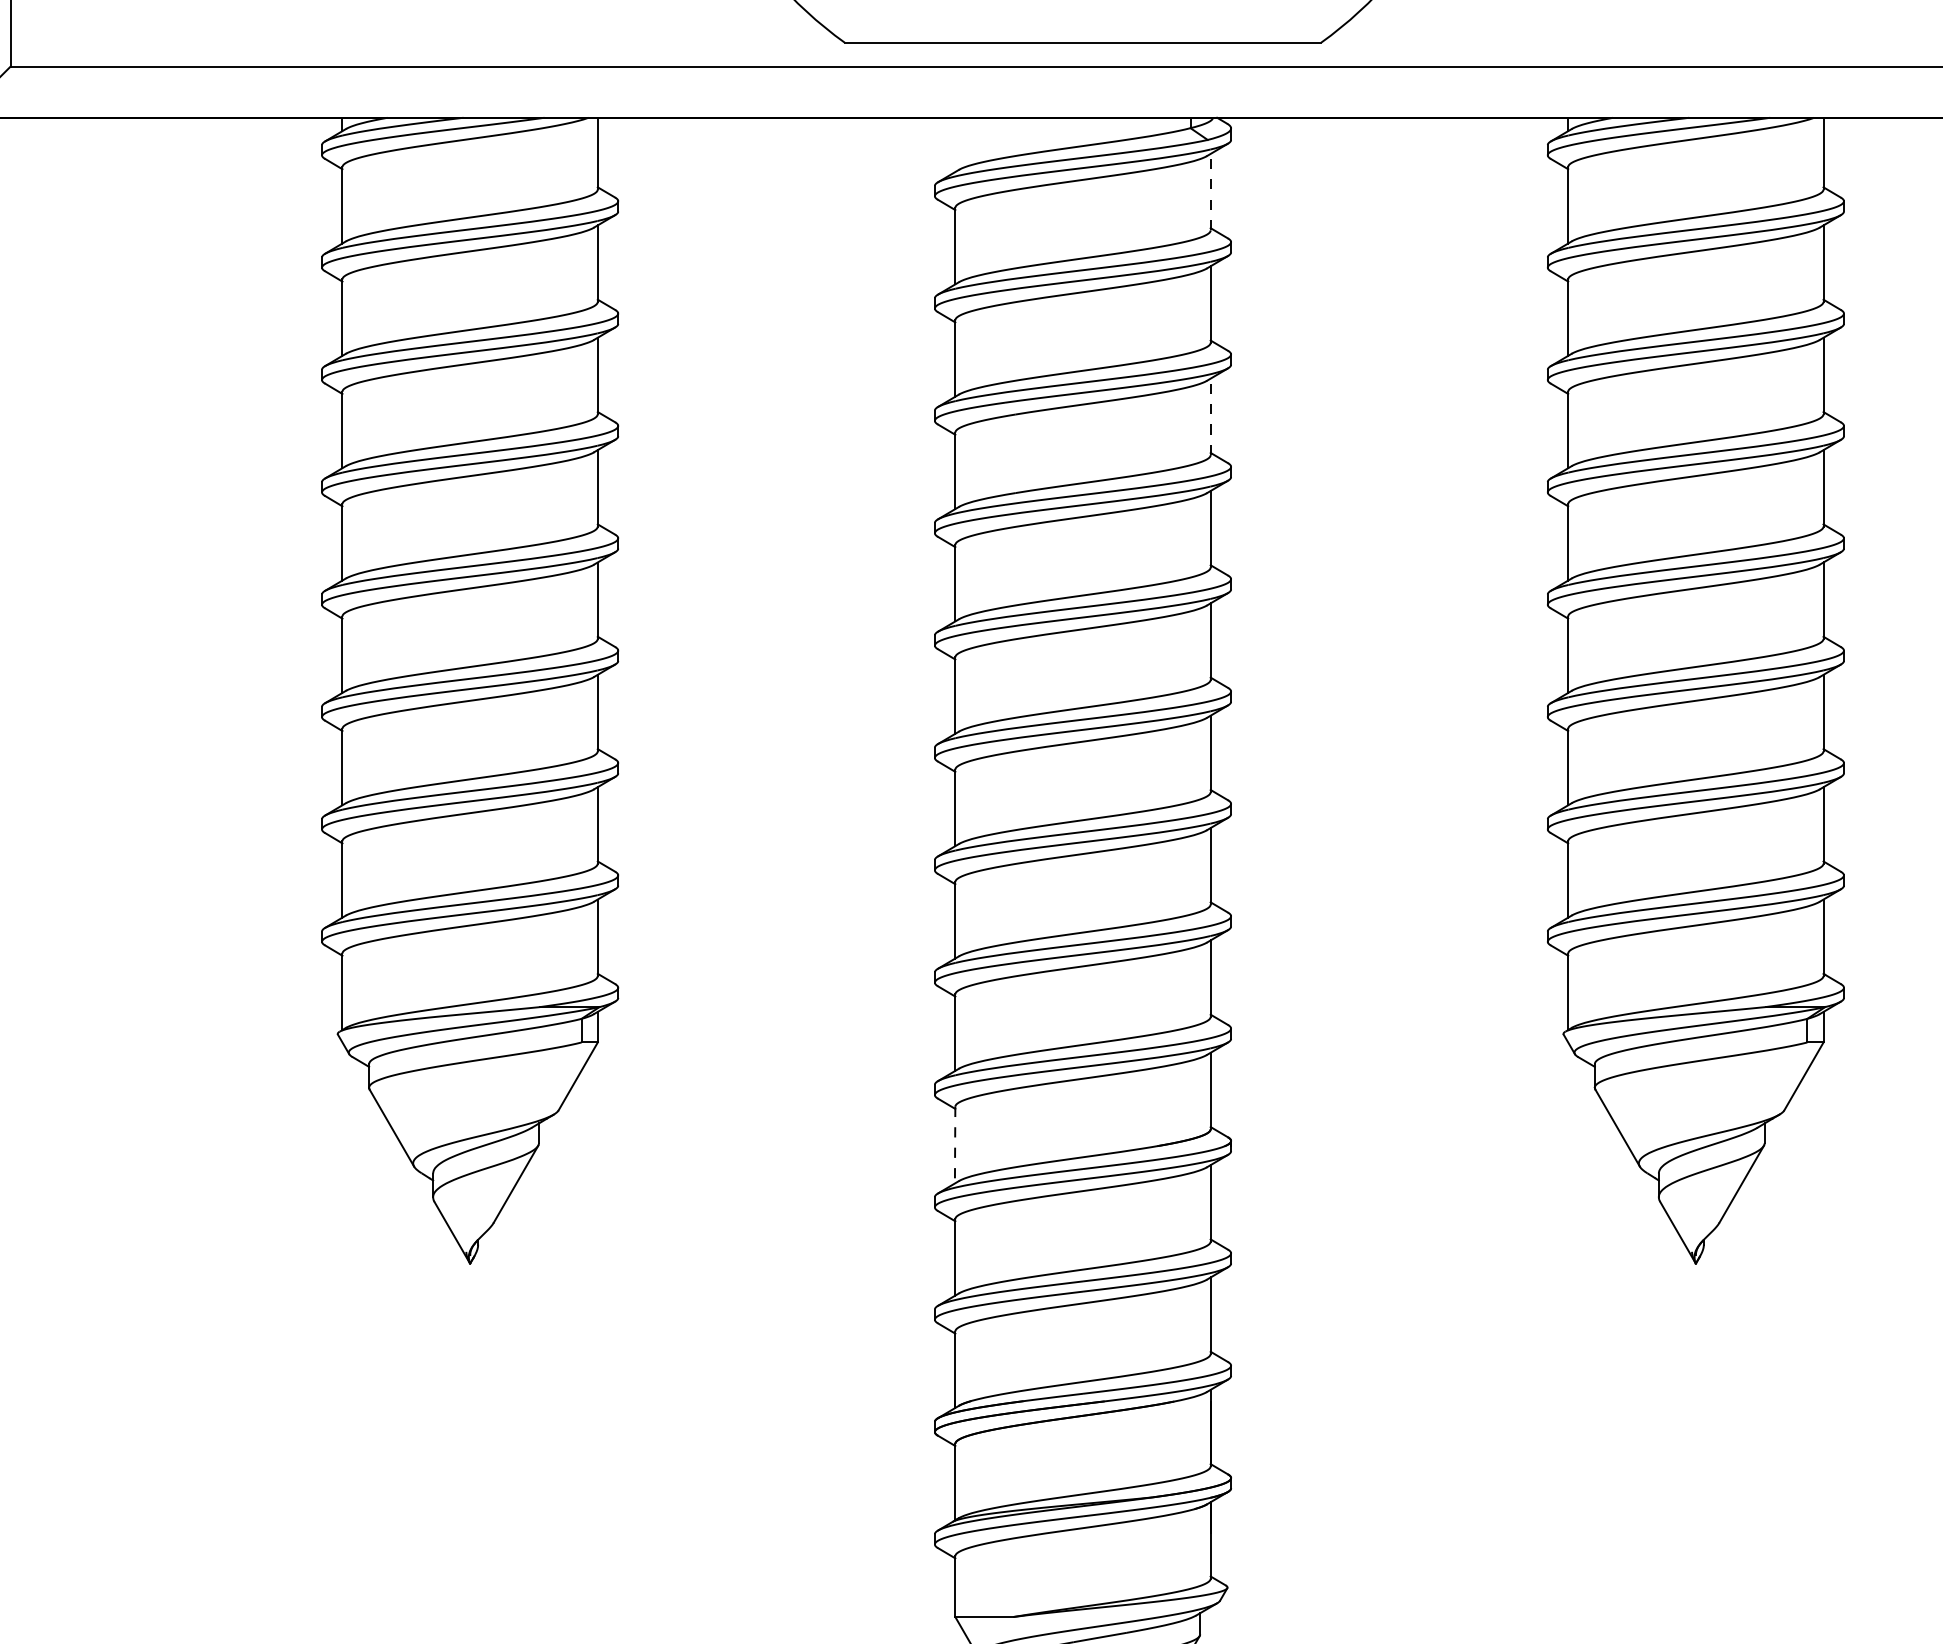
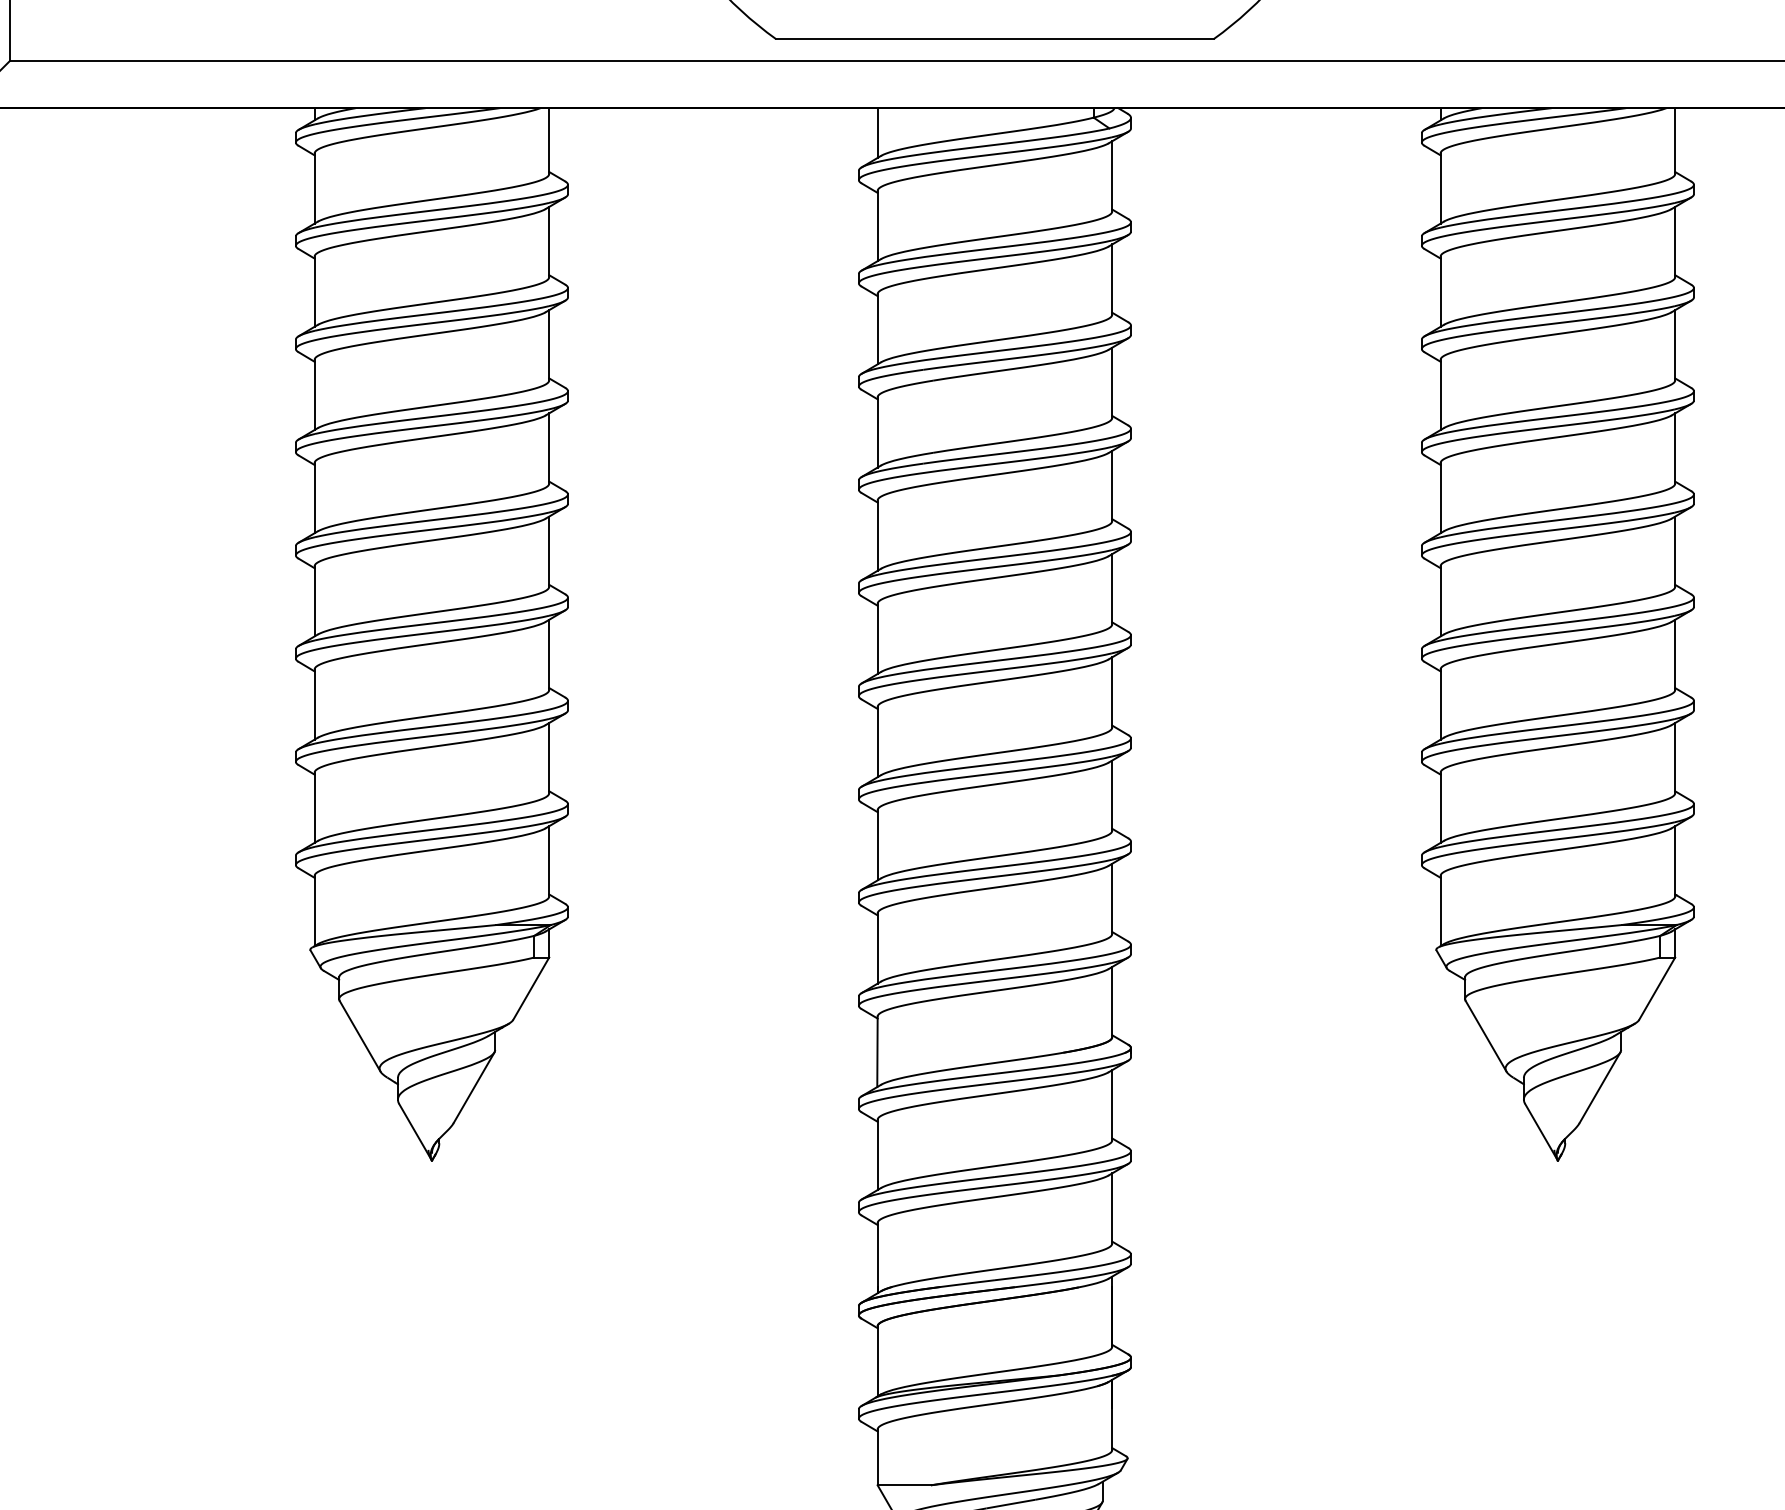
line: (955, 144) -> (877, 132), added
line: (1210, 191) -> (1112, 175), dashed -> solid
line: (1210, 416) -> (1112, 382), dashed -> solid
line: (955, 1145) -> (877, 1052), dashed -> solid

